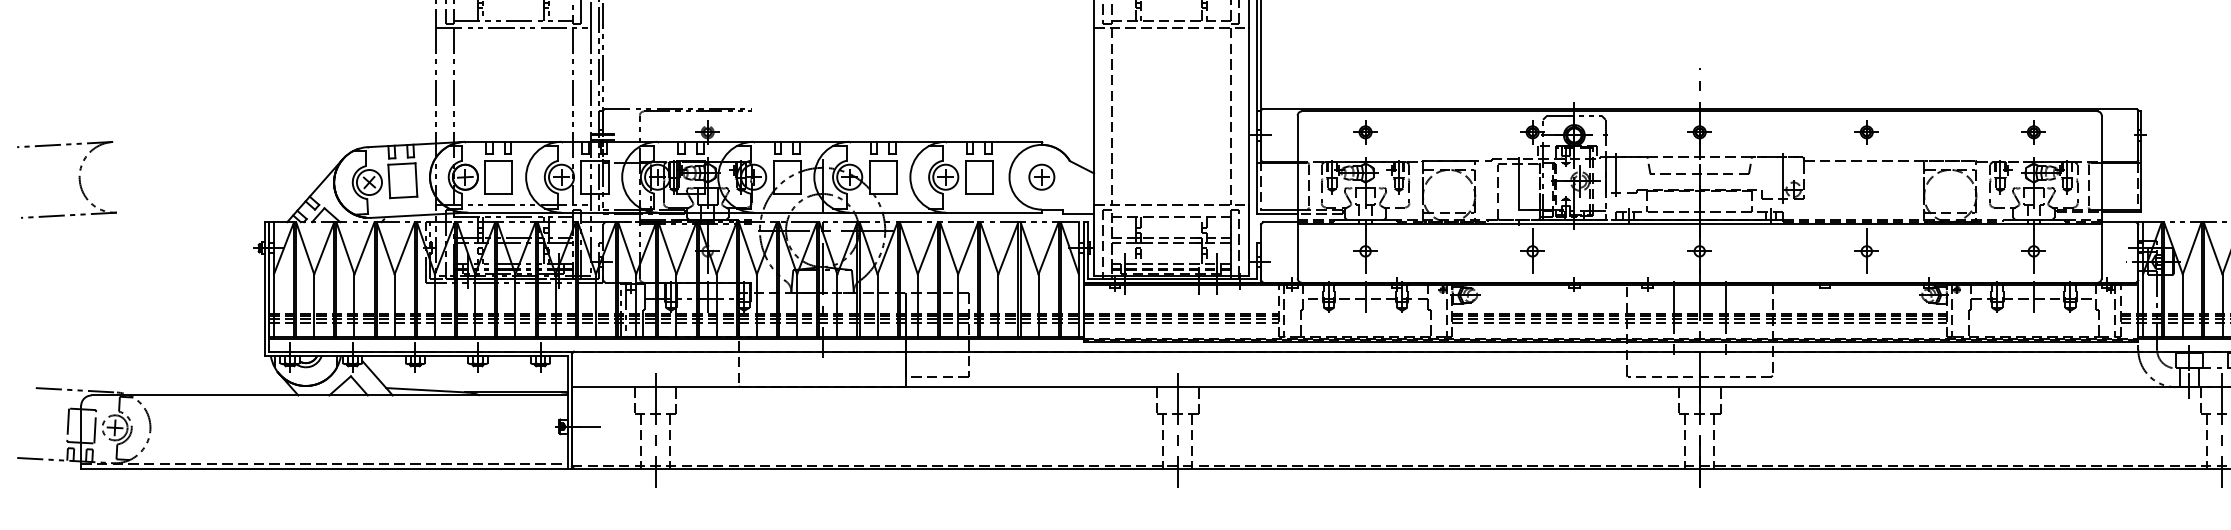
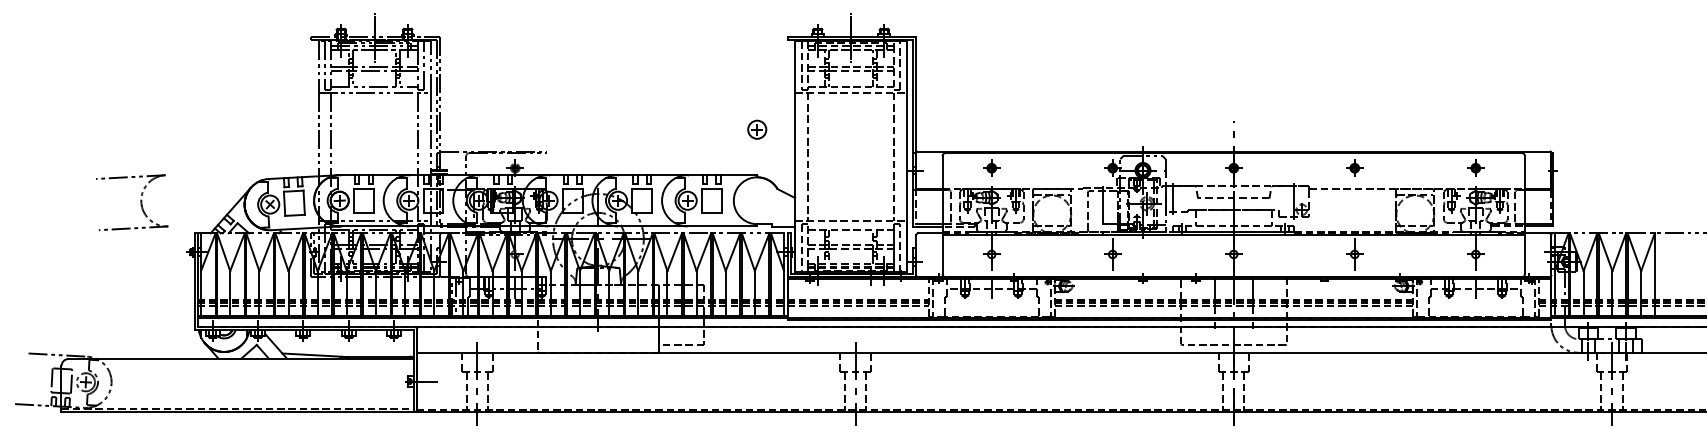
part: (1042, 176) -> (757, 129), moved
part: (78, 179) -> (140, 202), moved

